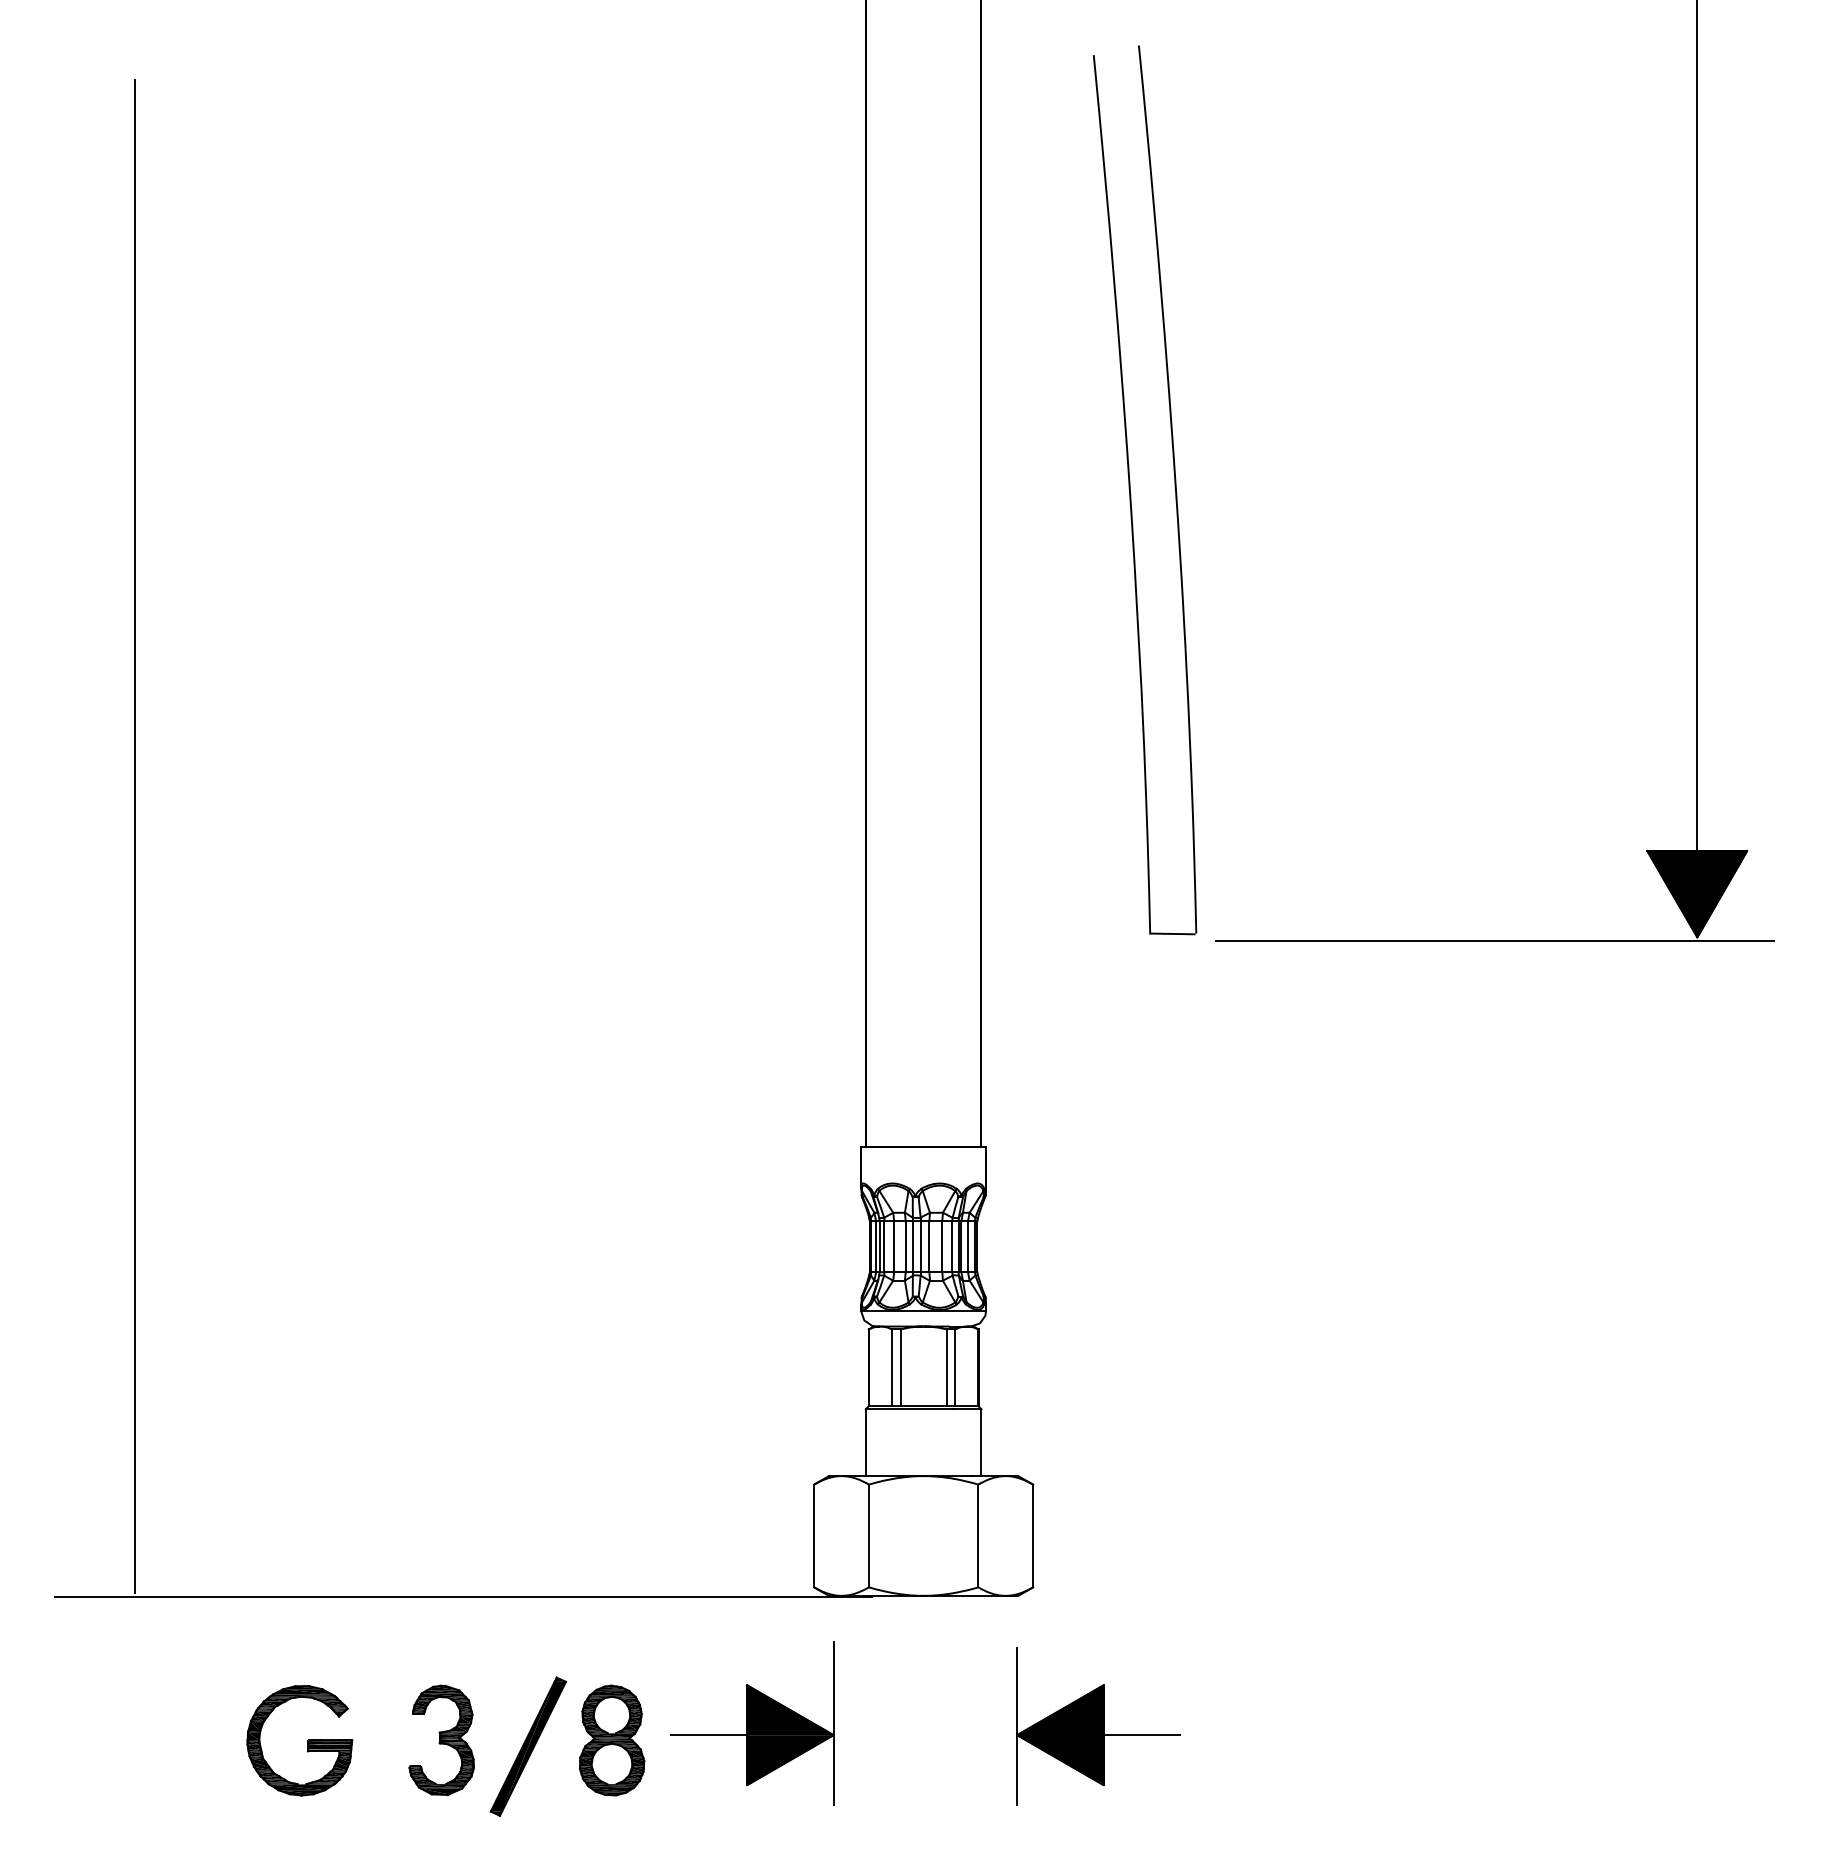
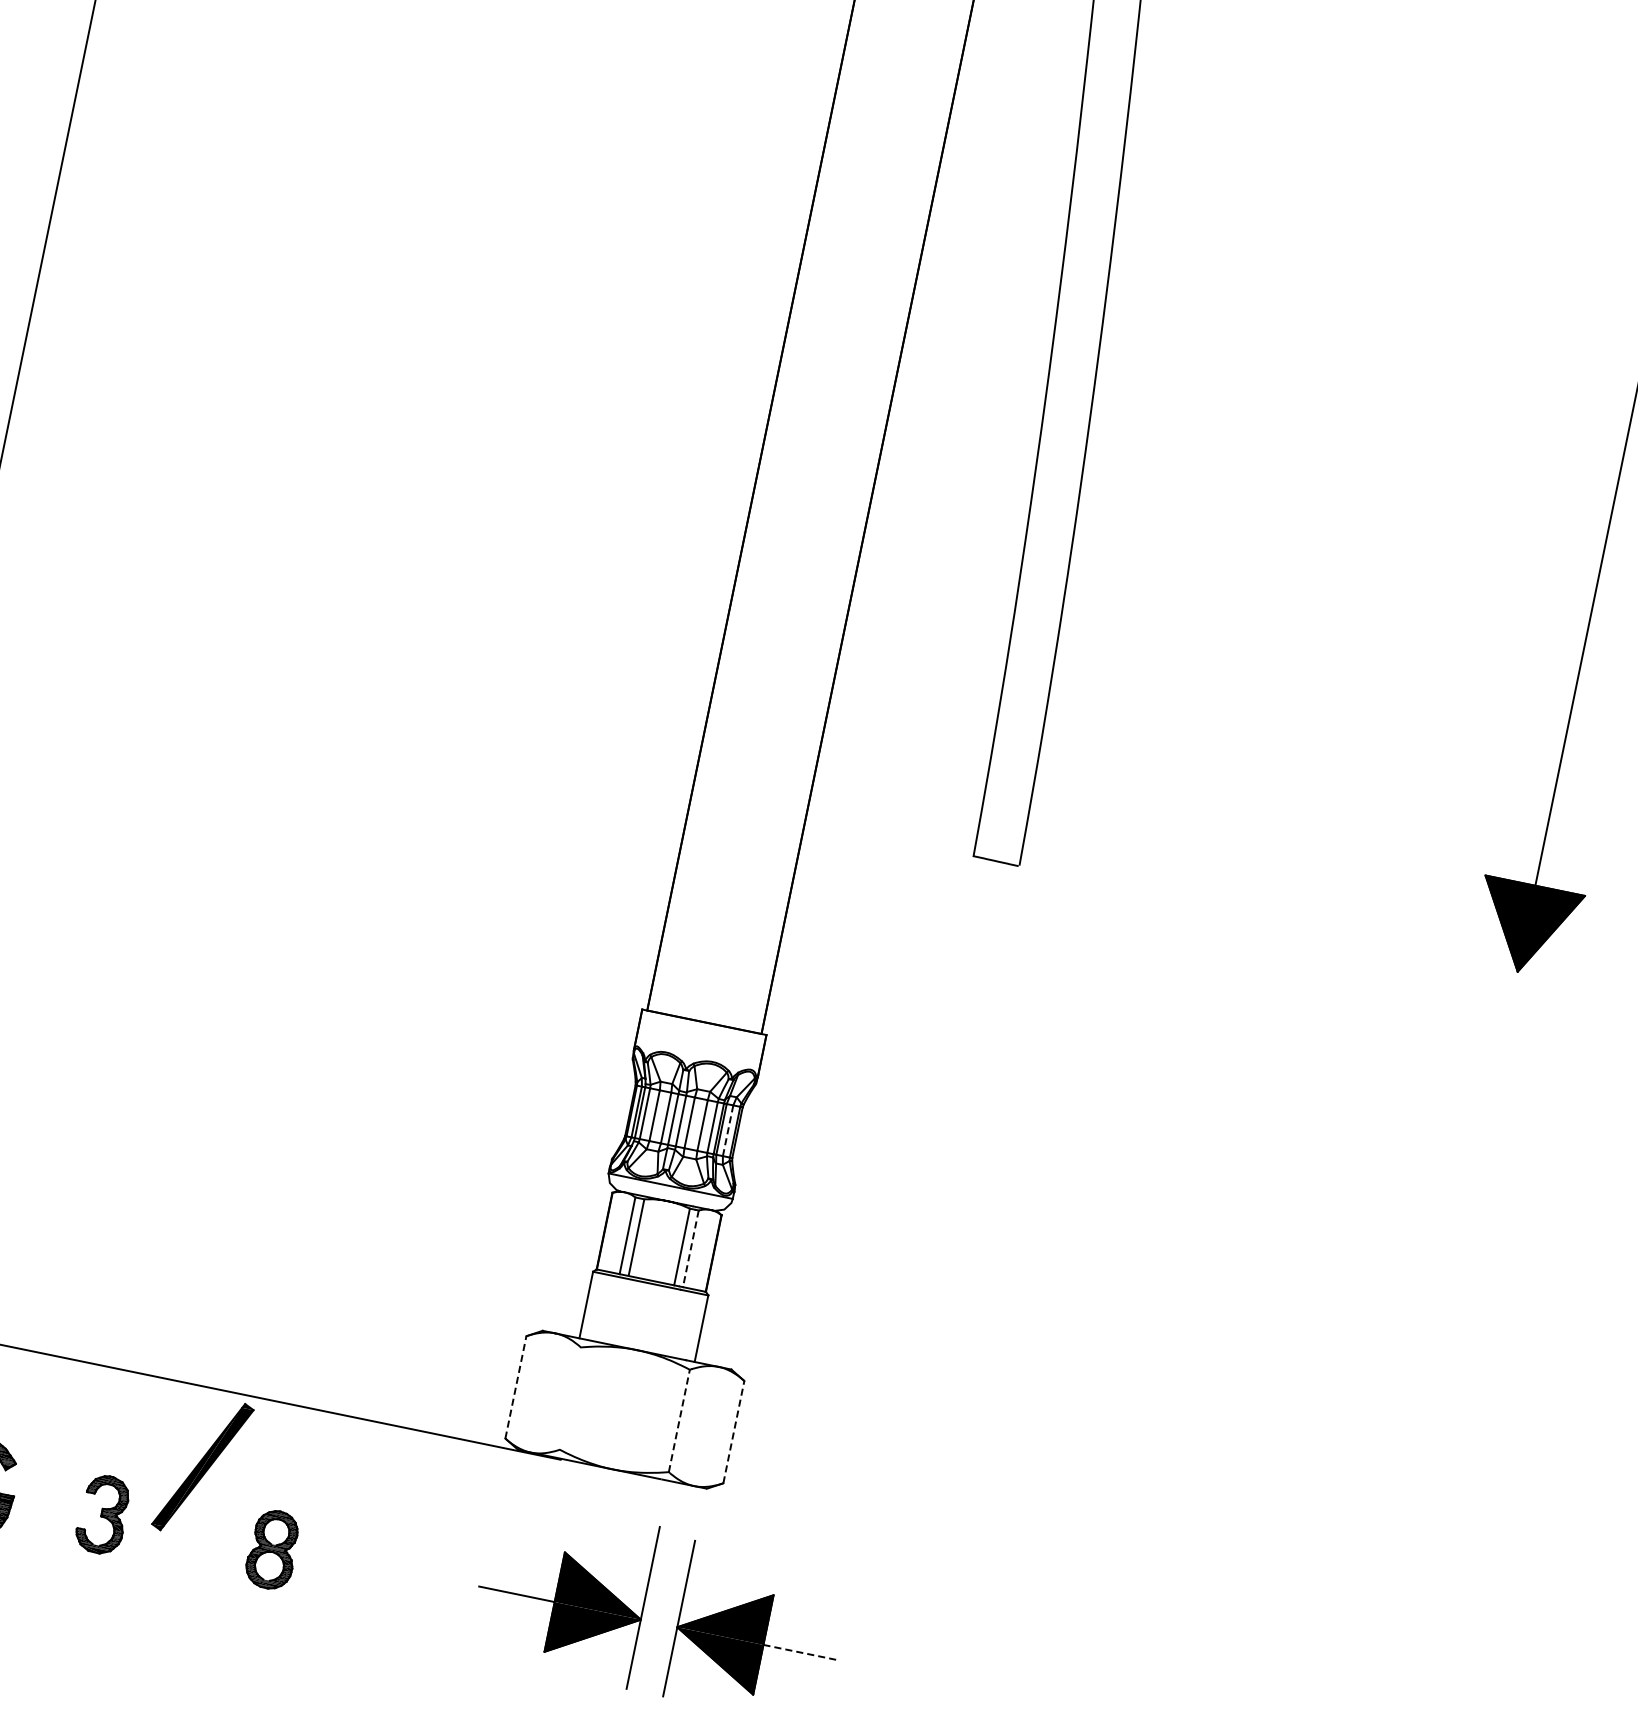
line: (1494, 940) -> (1315, 933), removed
line: (967, 1247) -> (727, 1131), solid -> dashed
line: (955, 1367) -> (691, 1248), solid -> dashed
line: (814, 1535) -> (516, 1386), solid -> dashed
line: (868, 1535) -> (570, 1398), removed
line: (978, 1535) -> (679, 1420), solid -> dashed
line: (1033, 1535) -> (734, 1431), solid -> dashed
part: (752, 1723) -> (562, 1591), moved
line: (1141, 1735) -> (801, 1652), solid -> dashed
part: (441, 1739) -> (103, 1513), size x0.7
part: (612, 1740) -> (273, 1549), size x0.7
part: (528, 1746) -> (203, 1466), moved

